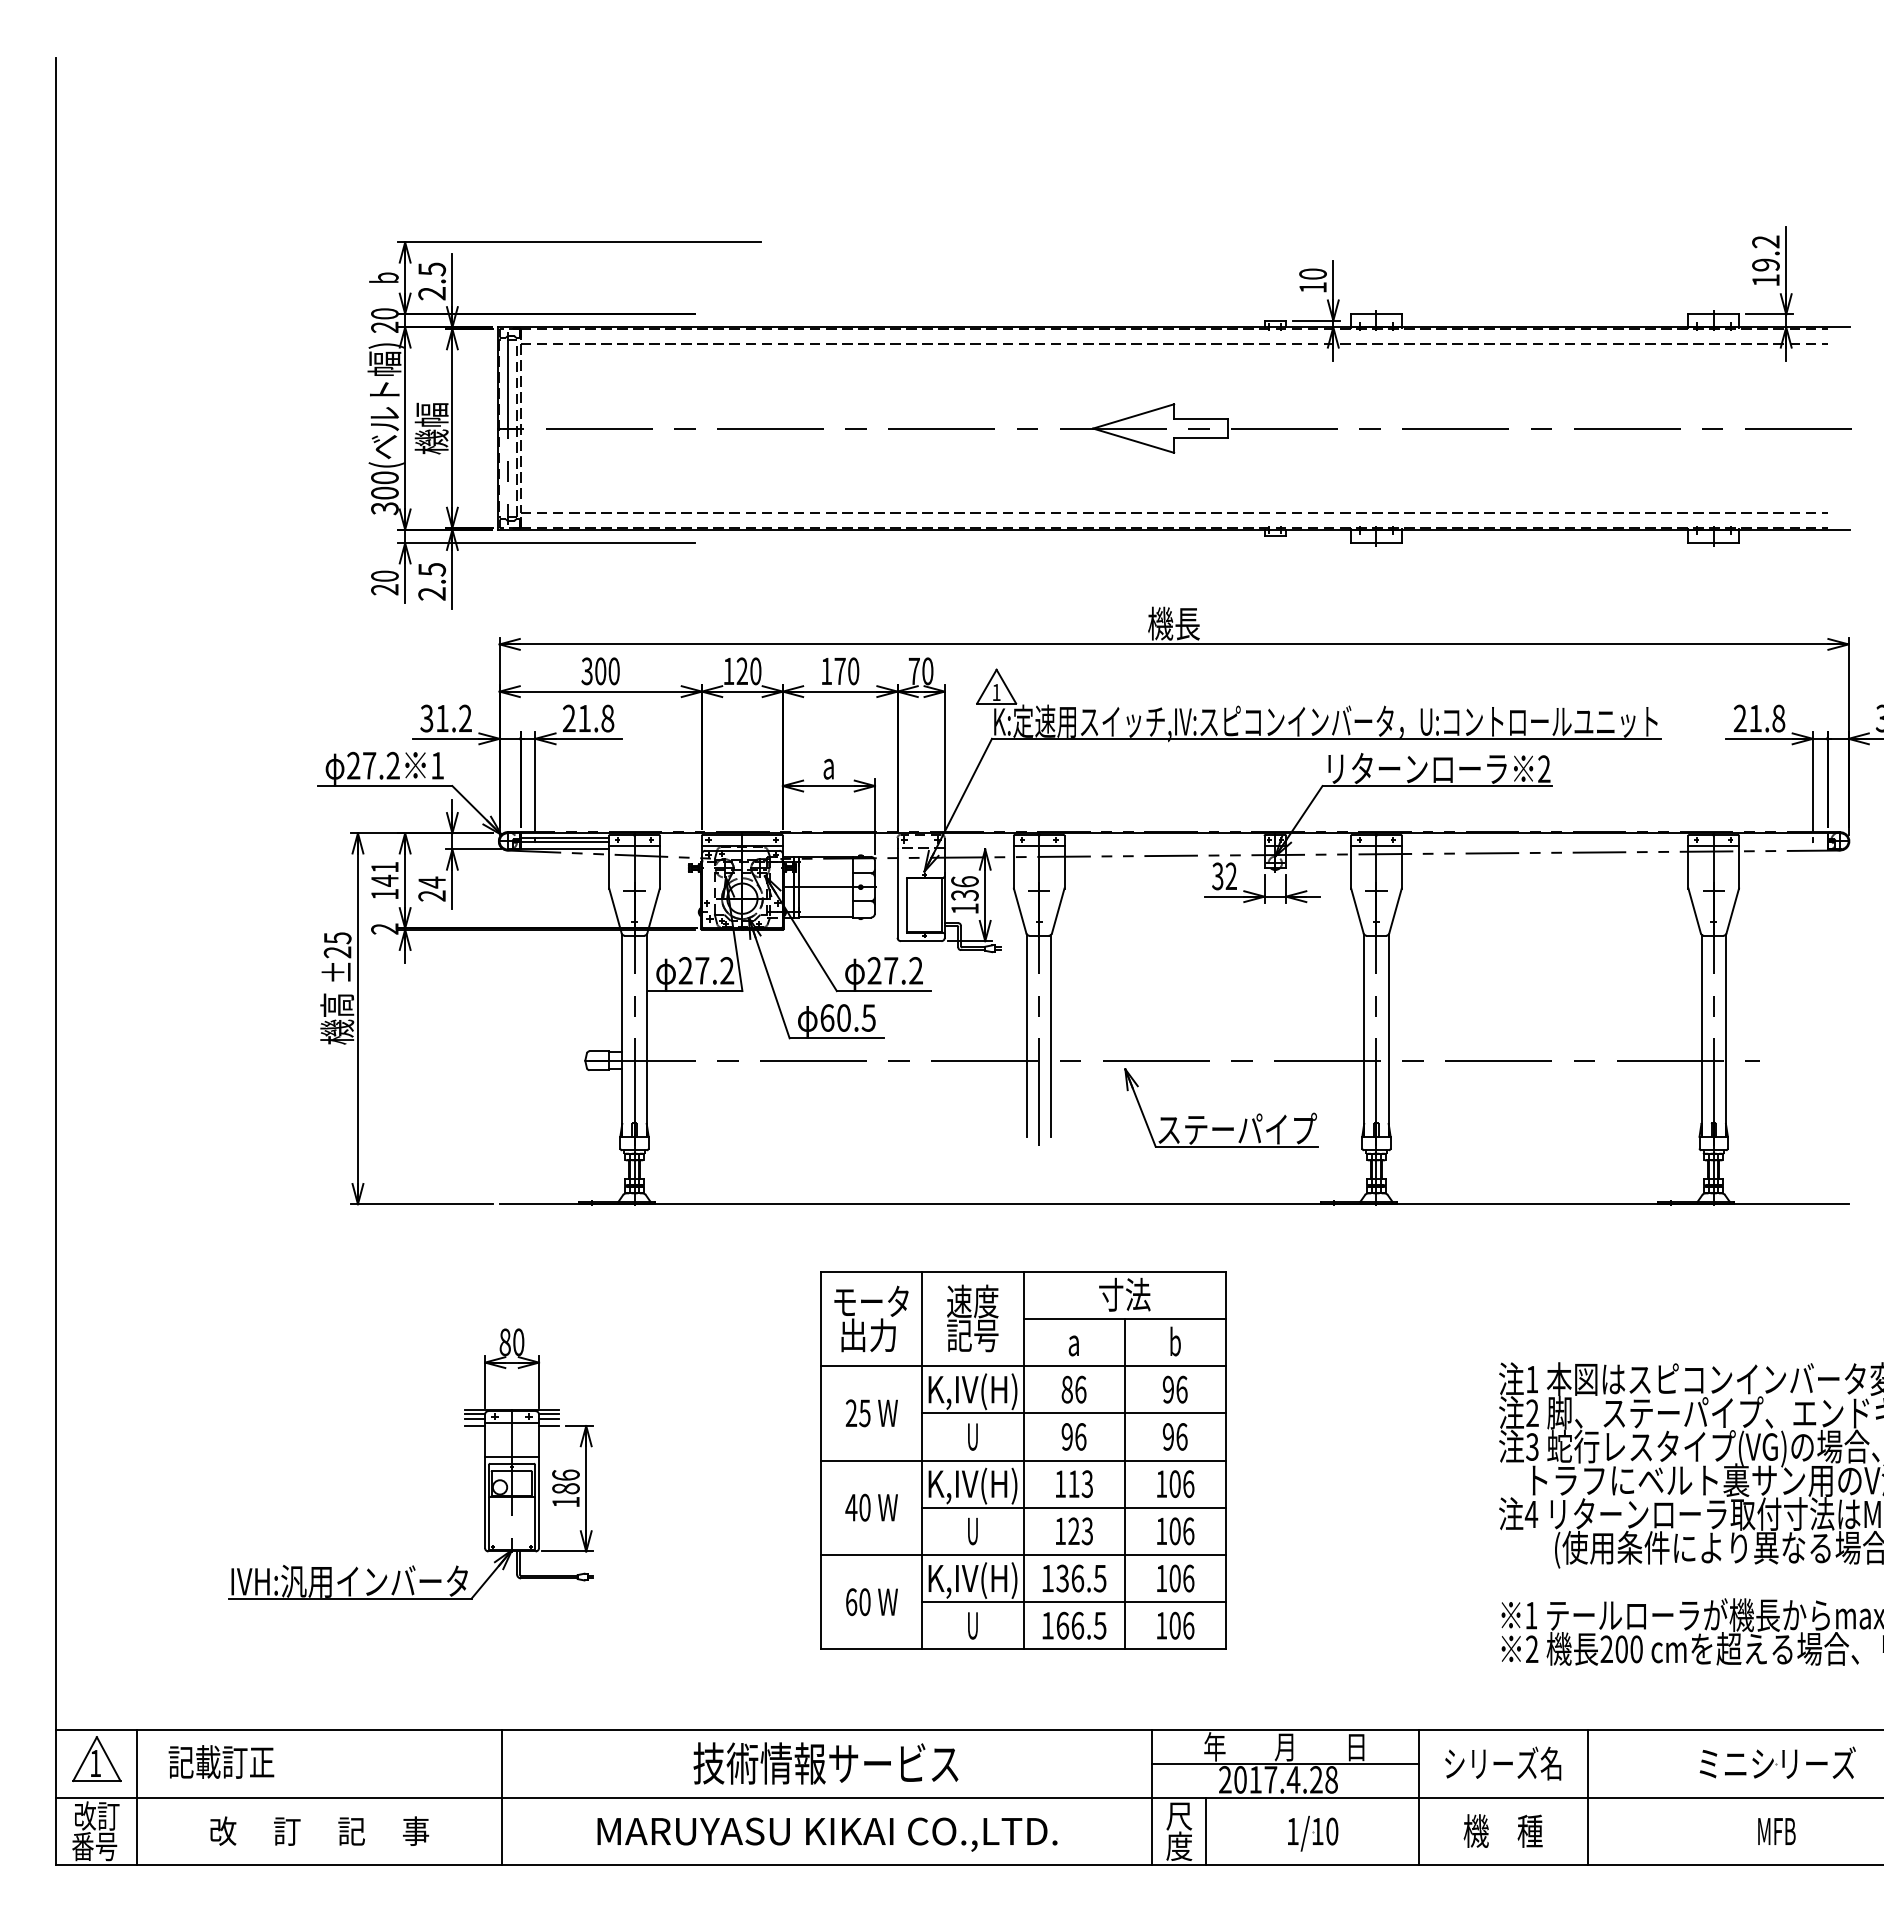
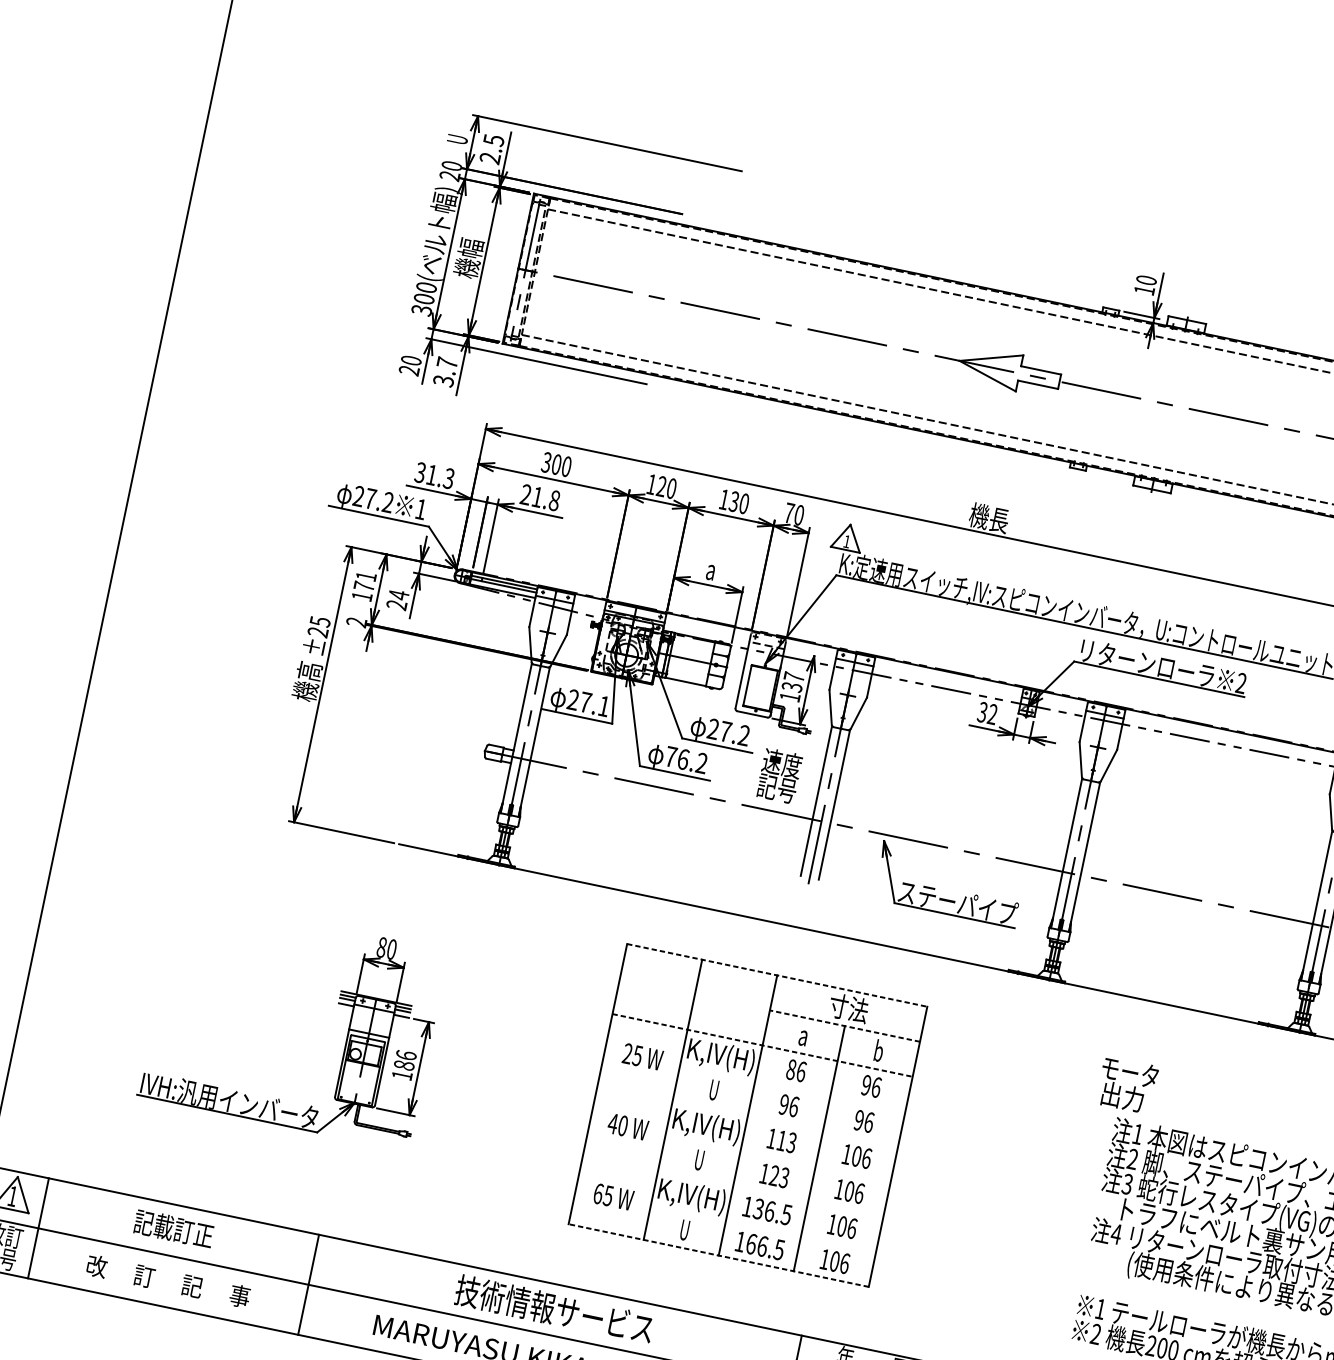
text: (383, 277) -> (456, 138), b -> U
text: (432, 581) -> (445, 371), 2.5 -> 3.7
text: (839, 671) -> (733, 501), 170 -> 130
text: (465, 718) -> (449, 478), 31.2 -> 31.3
text: (384, 880) -> (363, 586), 141 -> 171
text: (964, 881) -> (793, 676), 136 -> 137
text: (727, 970) -> (604, 706), 27.2 -> 27.1
text: (847, 1017) -> (686, 759), 60.5 -> 76.2
line: (1024, 1271) -> (777, 975), solid -> dashed
text: (871, 1318) -> (1127, 1084), moved
text: (972, 1318) -> (779, 776), moved
line: (1124, 1318) -> (844, 1025), solid -> dashed
line: (1024, 1366) -> (763, 1045), solid -> dashed
line: (1073, 1413) -> (792, 1088), removed
line: (1023, 1460) -> (747, 1115), removed
line: (1073, 1507) -> (777, 1158), removed
line: (1023, 1554) -> (733, 1185), removed
text: (864, 1601) -> (608, 1195), 60 -> 65
line: (1073, 1602) -> (763, 1228), removed
line: (1023, 1649) -> (718, 1255), solid -> dashed
text: (221, 1761) -> (173, 1228), moved

